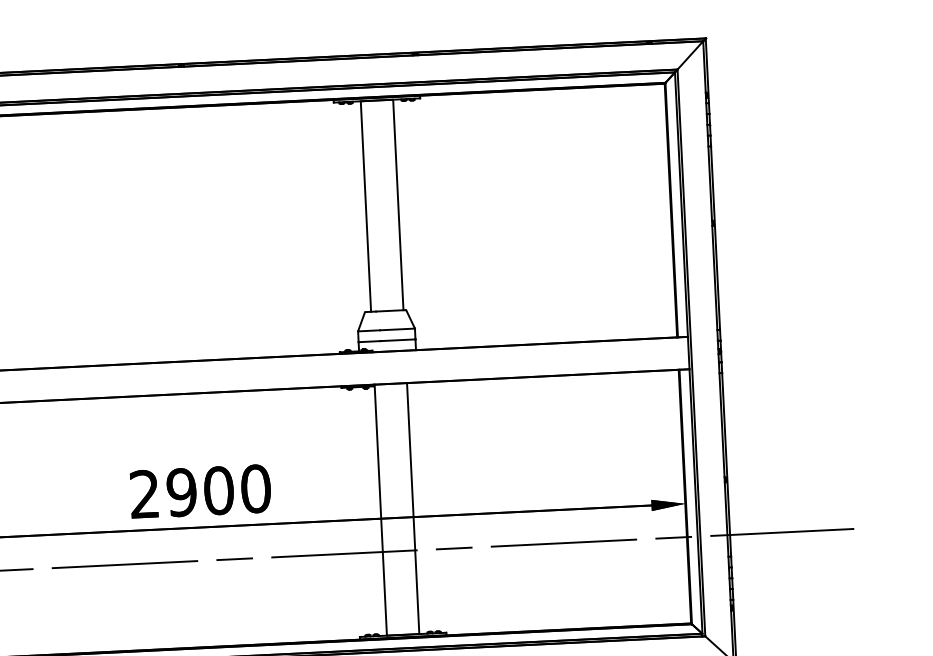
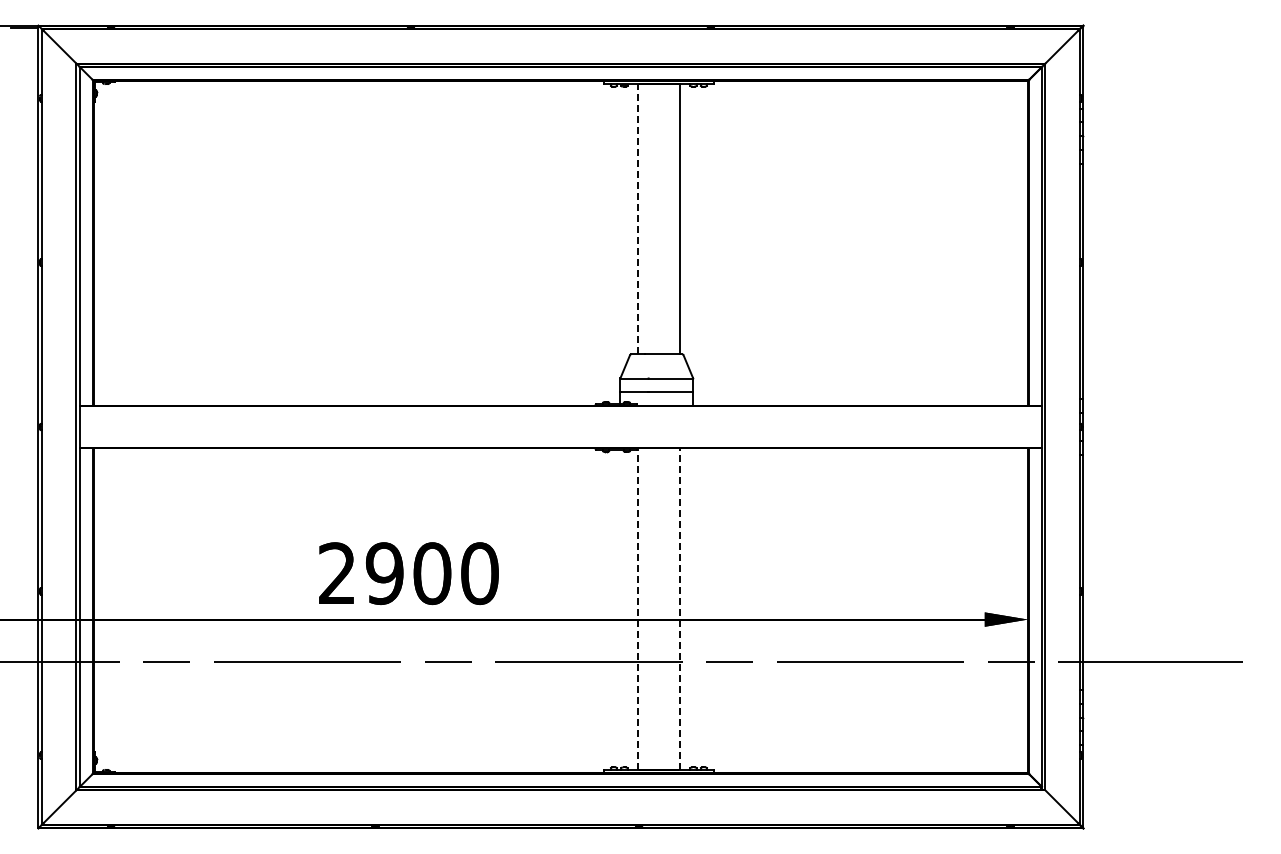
line: (366, 206) -> (638, 219), solid -> dashed
line: (413, 508) -> (679, 608), solid -> dashed
line: (381, 510) -> (638, 608), solid -> dashed

